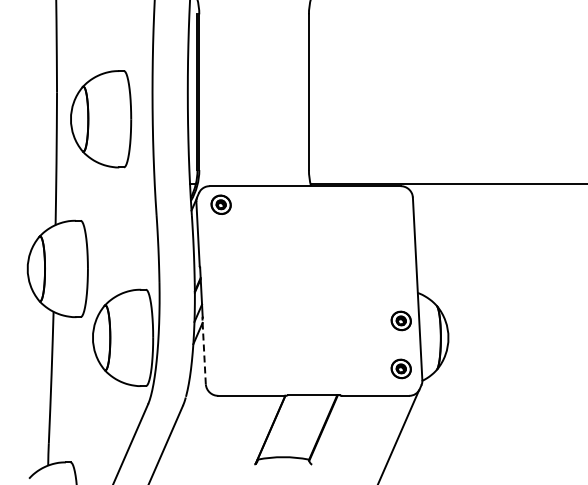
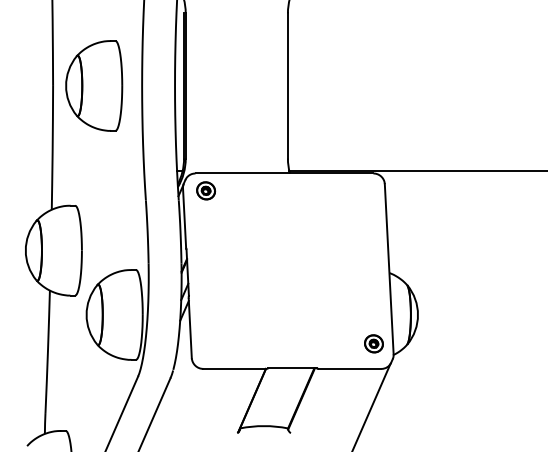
part: (101, 119) -> (94, 86), moved
part: (400, 320) -> (373, 298), removed
line: (204, 352) -> (190, 328), dashed -> solid

